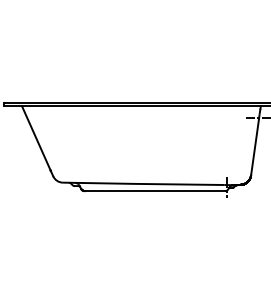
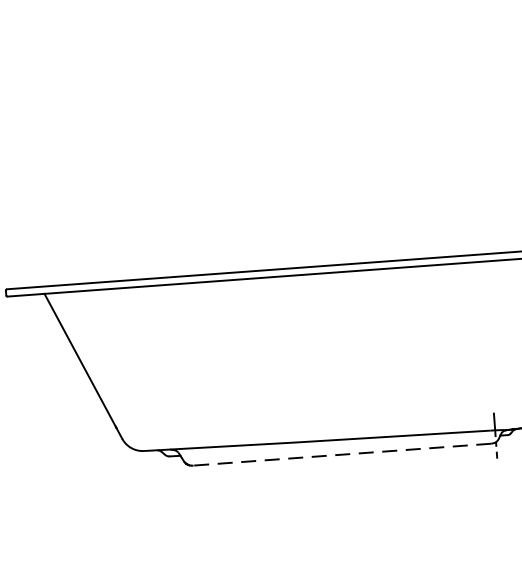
line: (154, 191) -> (341, 455), solid -> dashed

